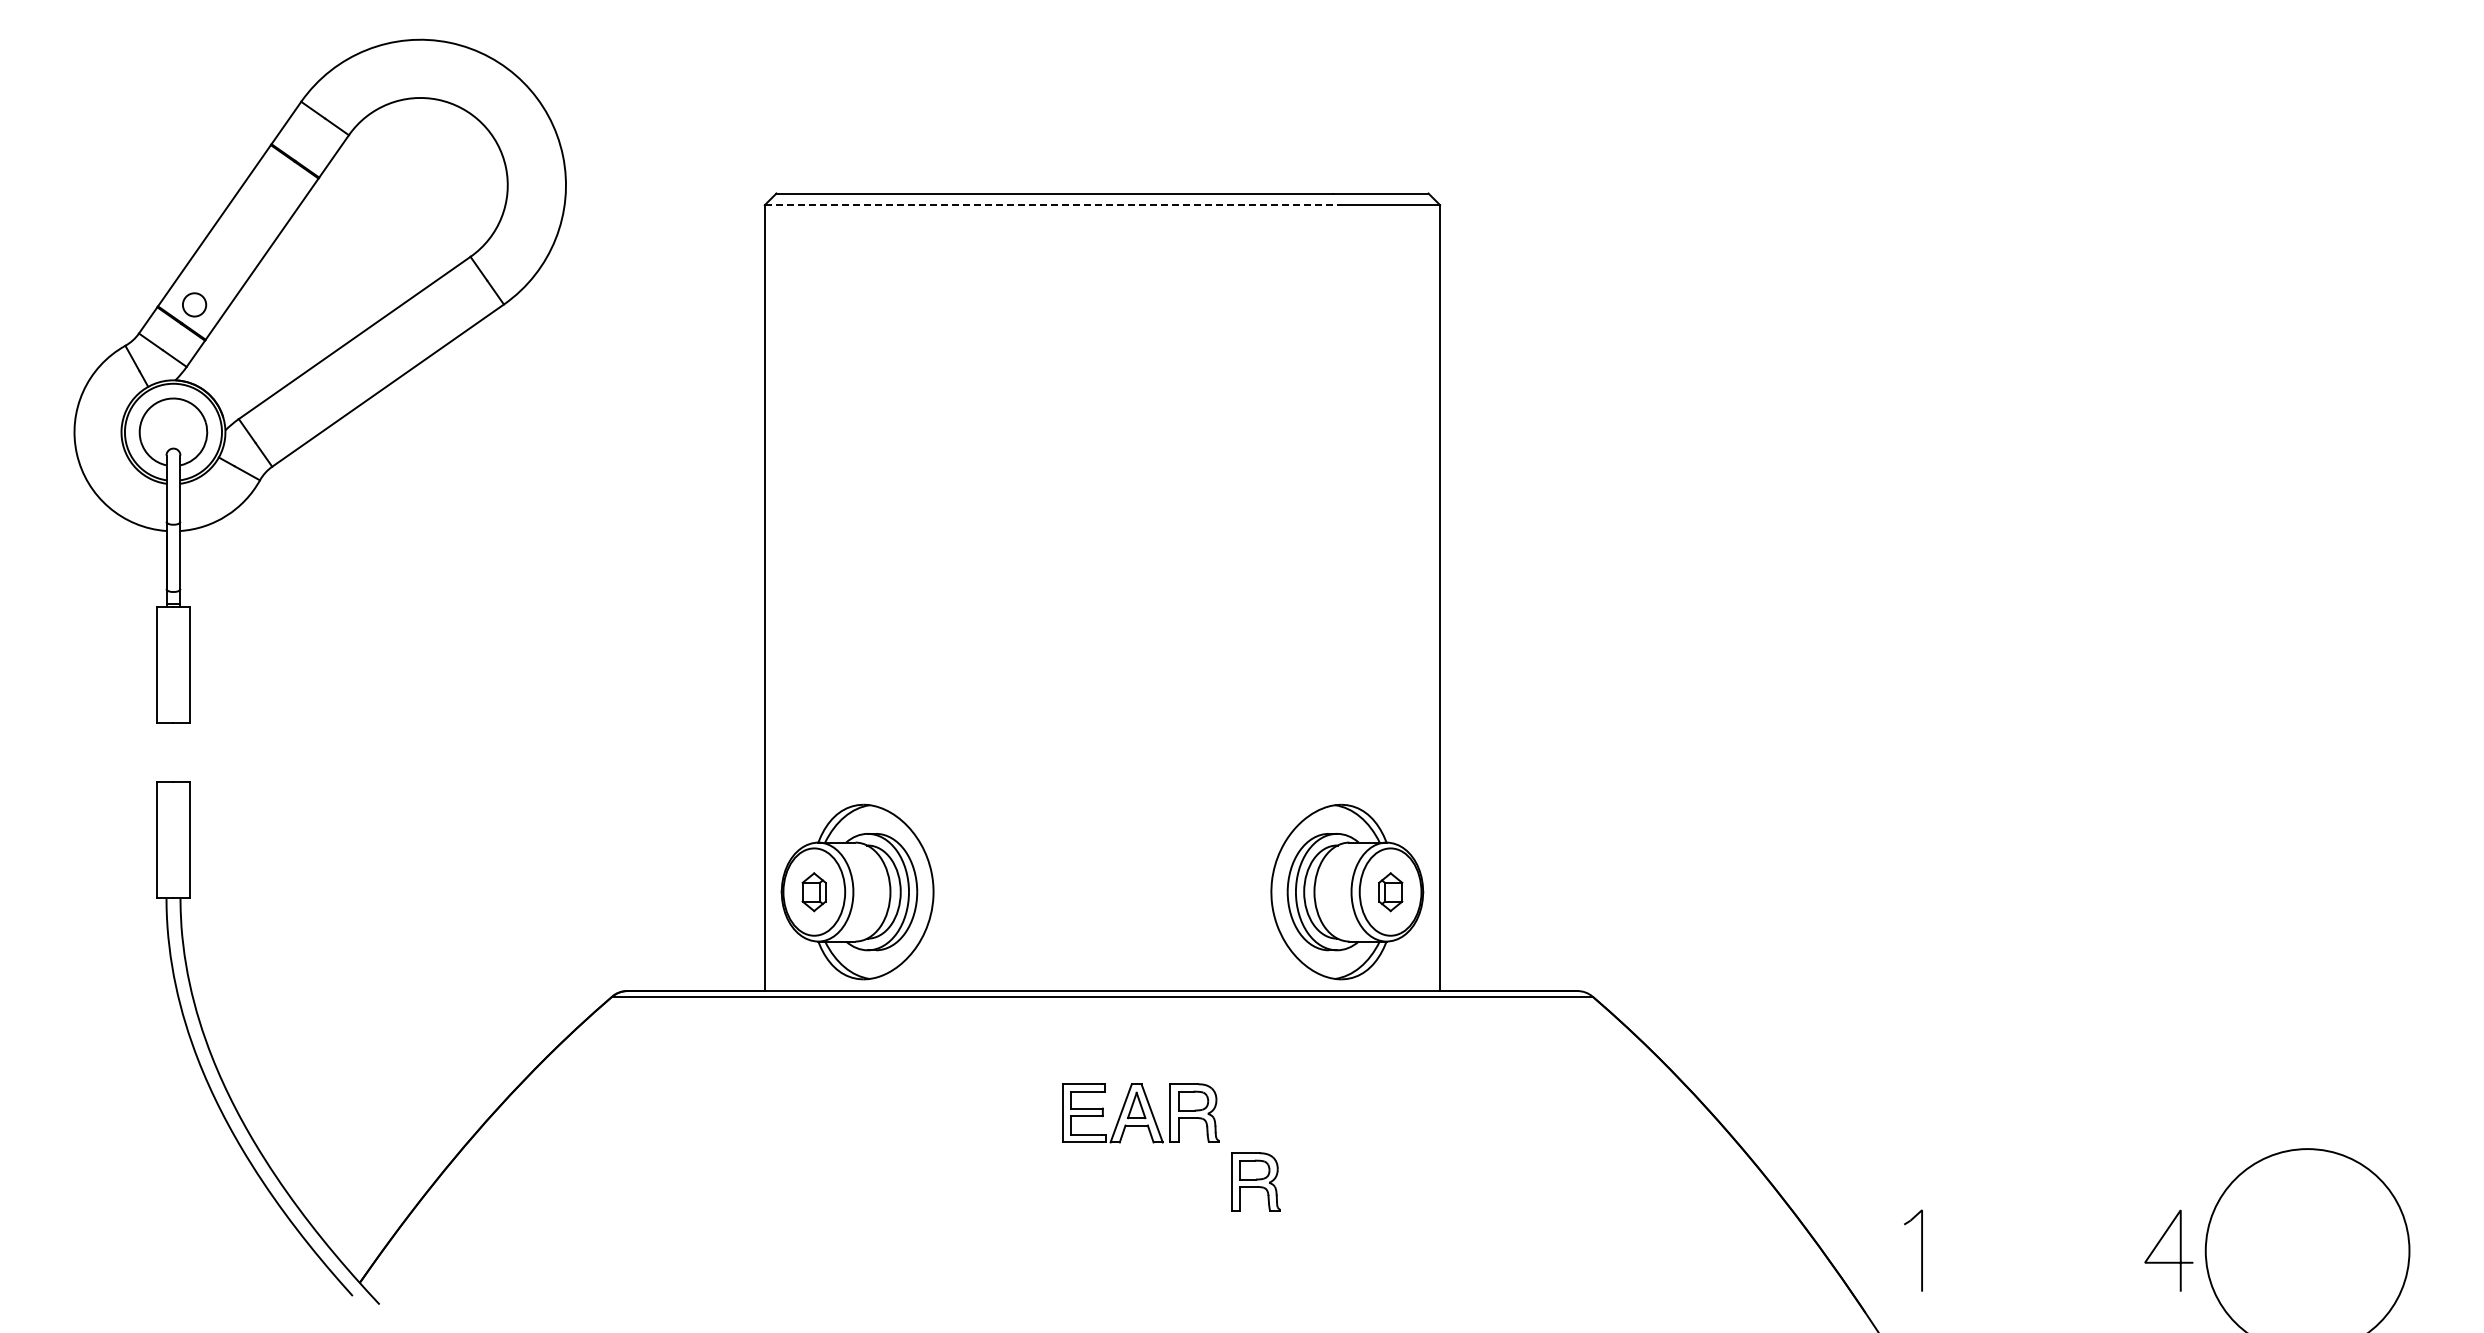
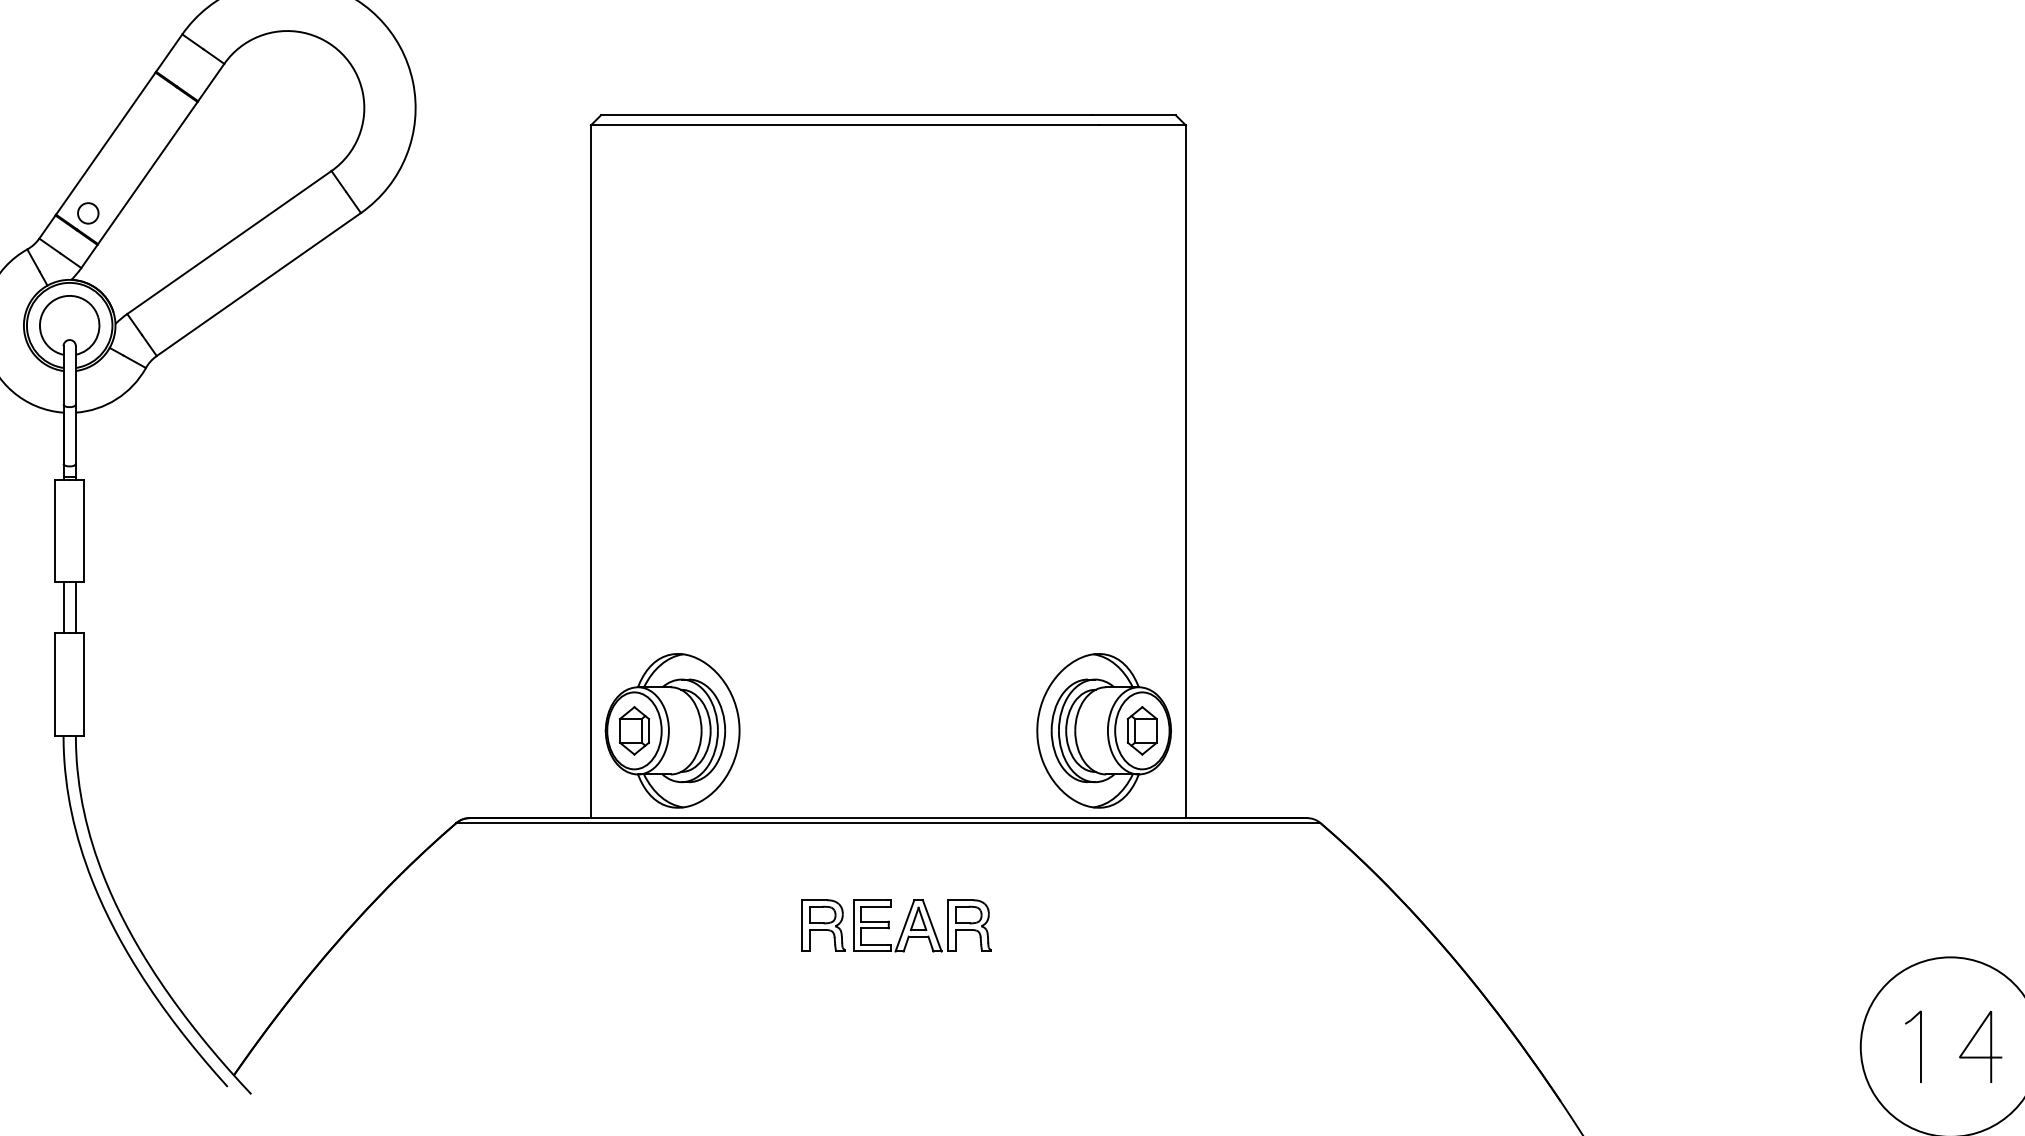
line: (1053, 205) -> (845, 125), dashed -> solid
line: (166, 752) -> (63, 607), added
line: (180, 752) -> (75, 607), added
part: (813, 892) -> (633, 731), size x1.43
part: (1390, 892) -> (1142, 731), size x1.43
part: (1255, 1181) -> (823, 925), moved
part: (1921, 1250) -> (1920, 1046), moved
line: (2179, 1250) -> (1990, 1046), moved

